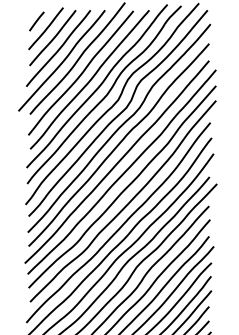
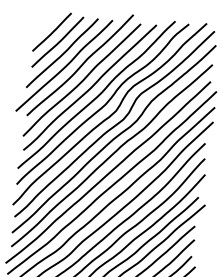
line: (36, 21) -> (43, 23), removed

